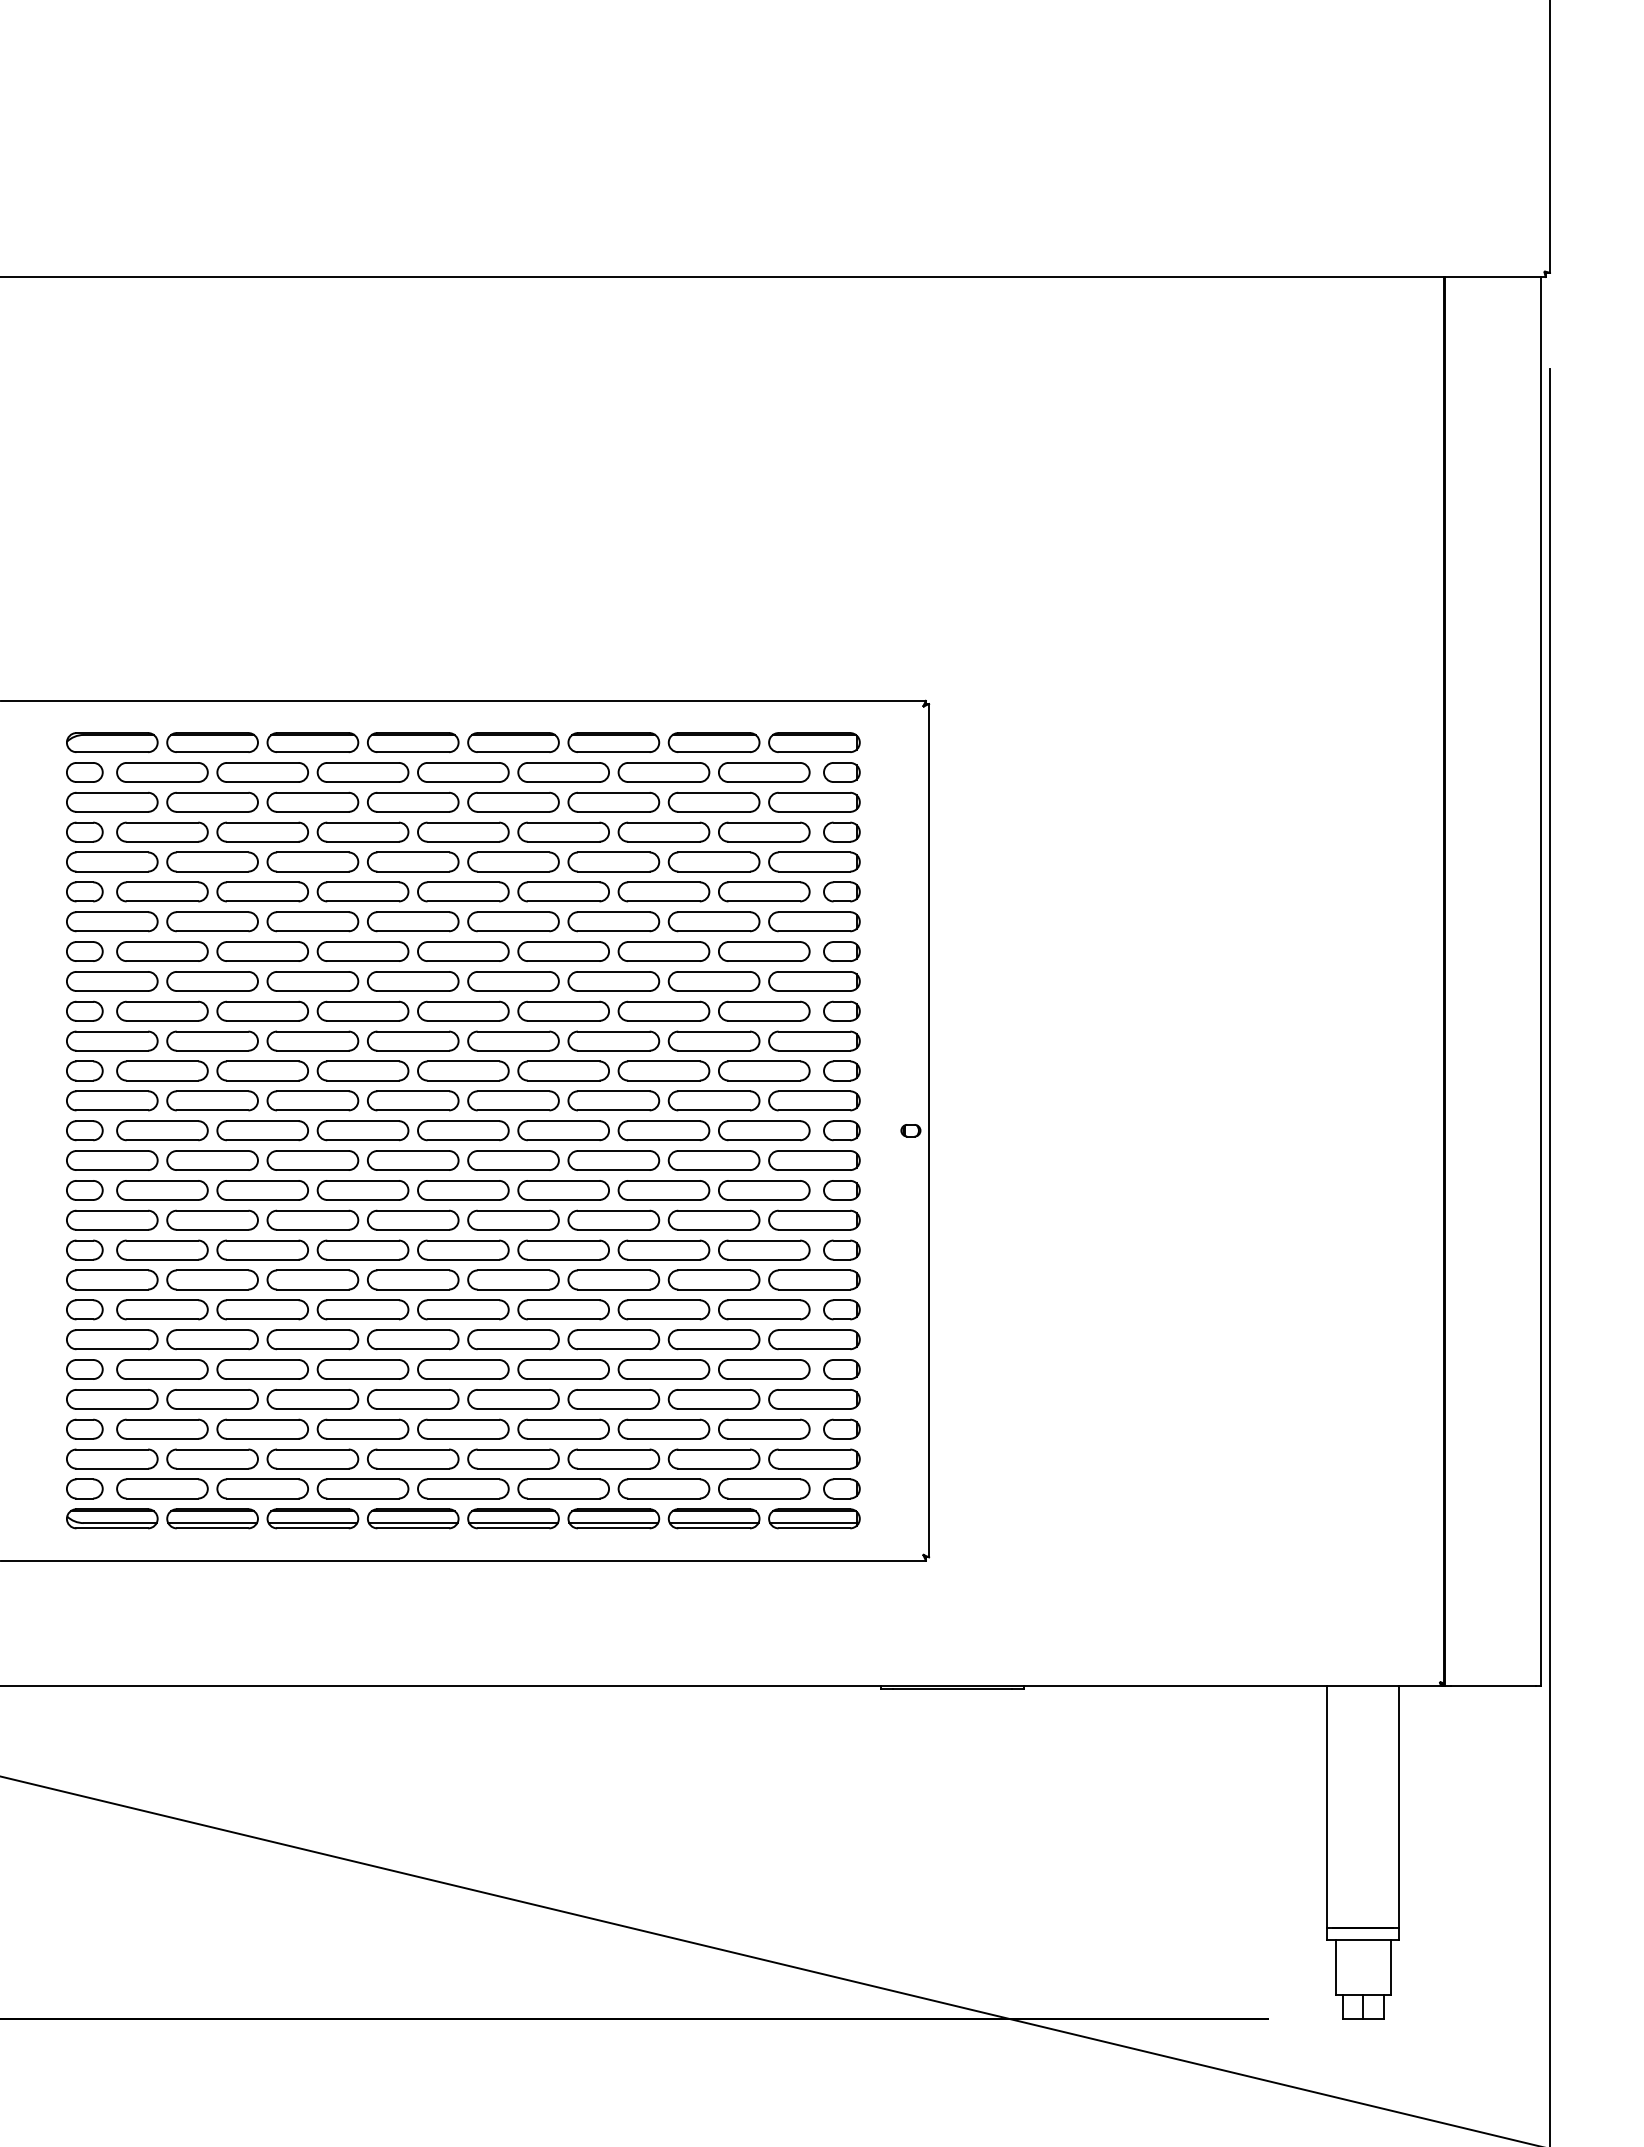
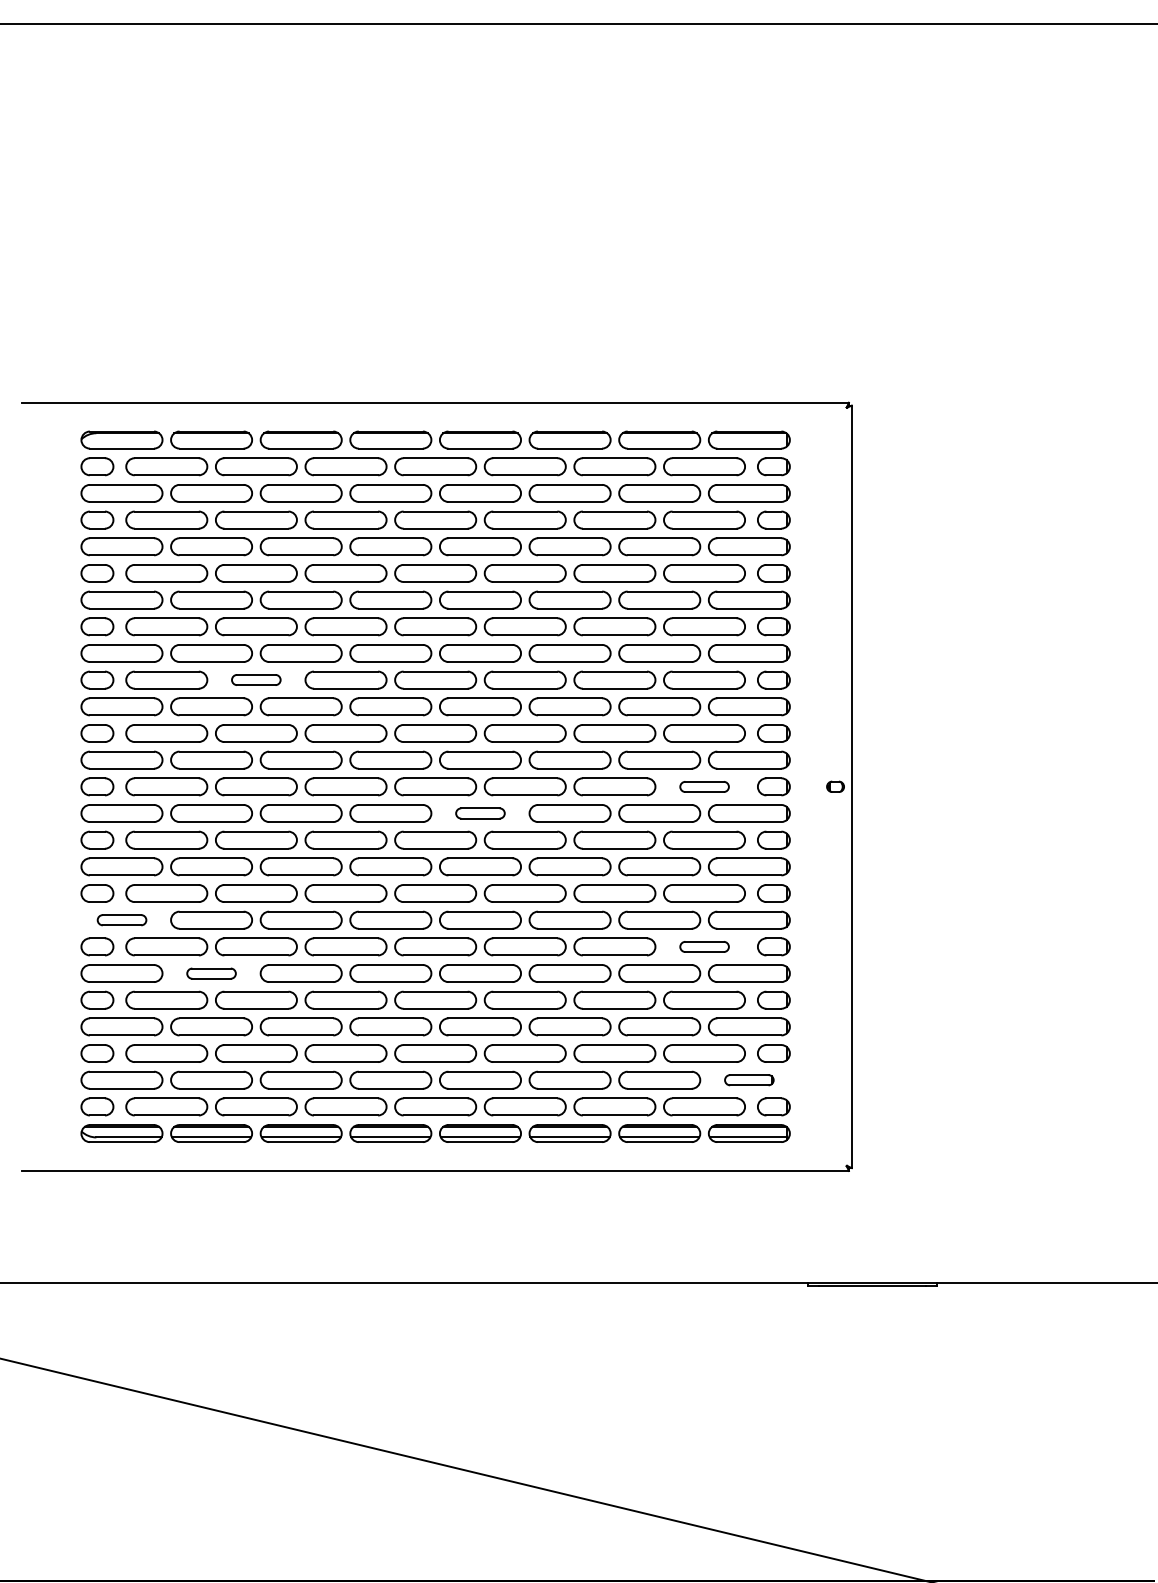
part: (262, 1010) -> (256, 679), size x0.6
part: (764, 1130) -> (704, 786), size x0.6
part: (513, 1160) -> (480, 813), size x0.6
part: (112, 1279) -> (122, 919), size x0.6
part: (764, 1309) -> (704, 946), size x0.6
part: (212, 1339) -> (211, 973), size x0.6
part: (814, 1458) -> (749, 1079), size x0.6

